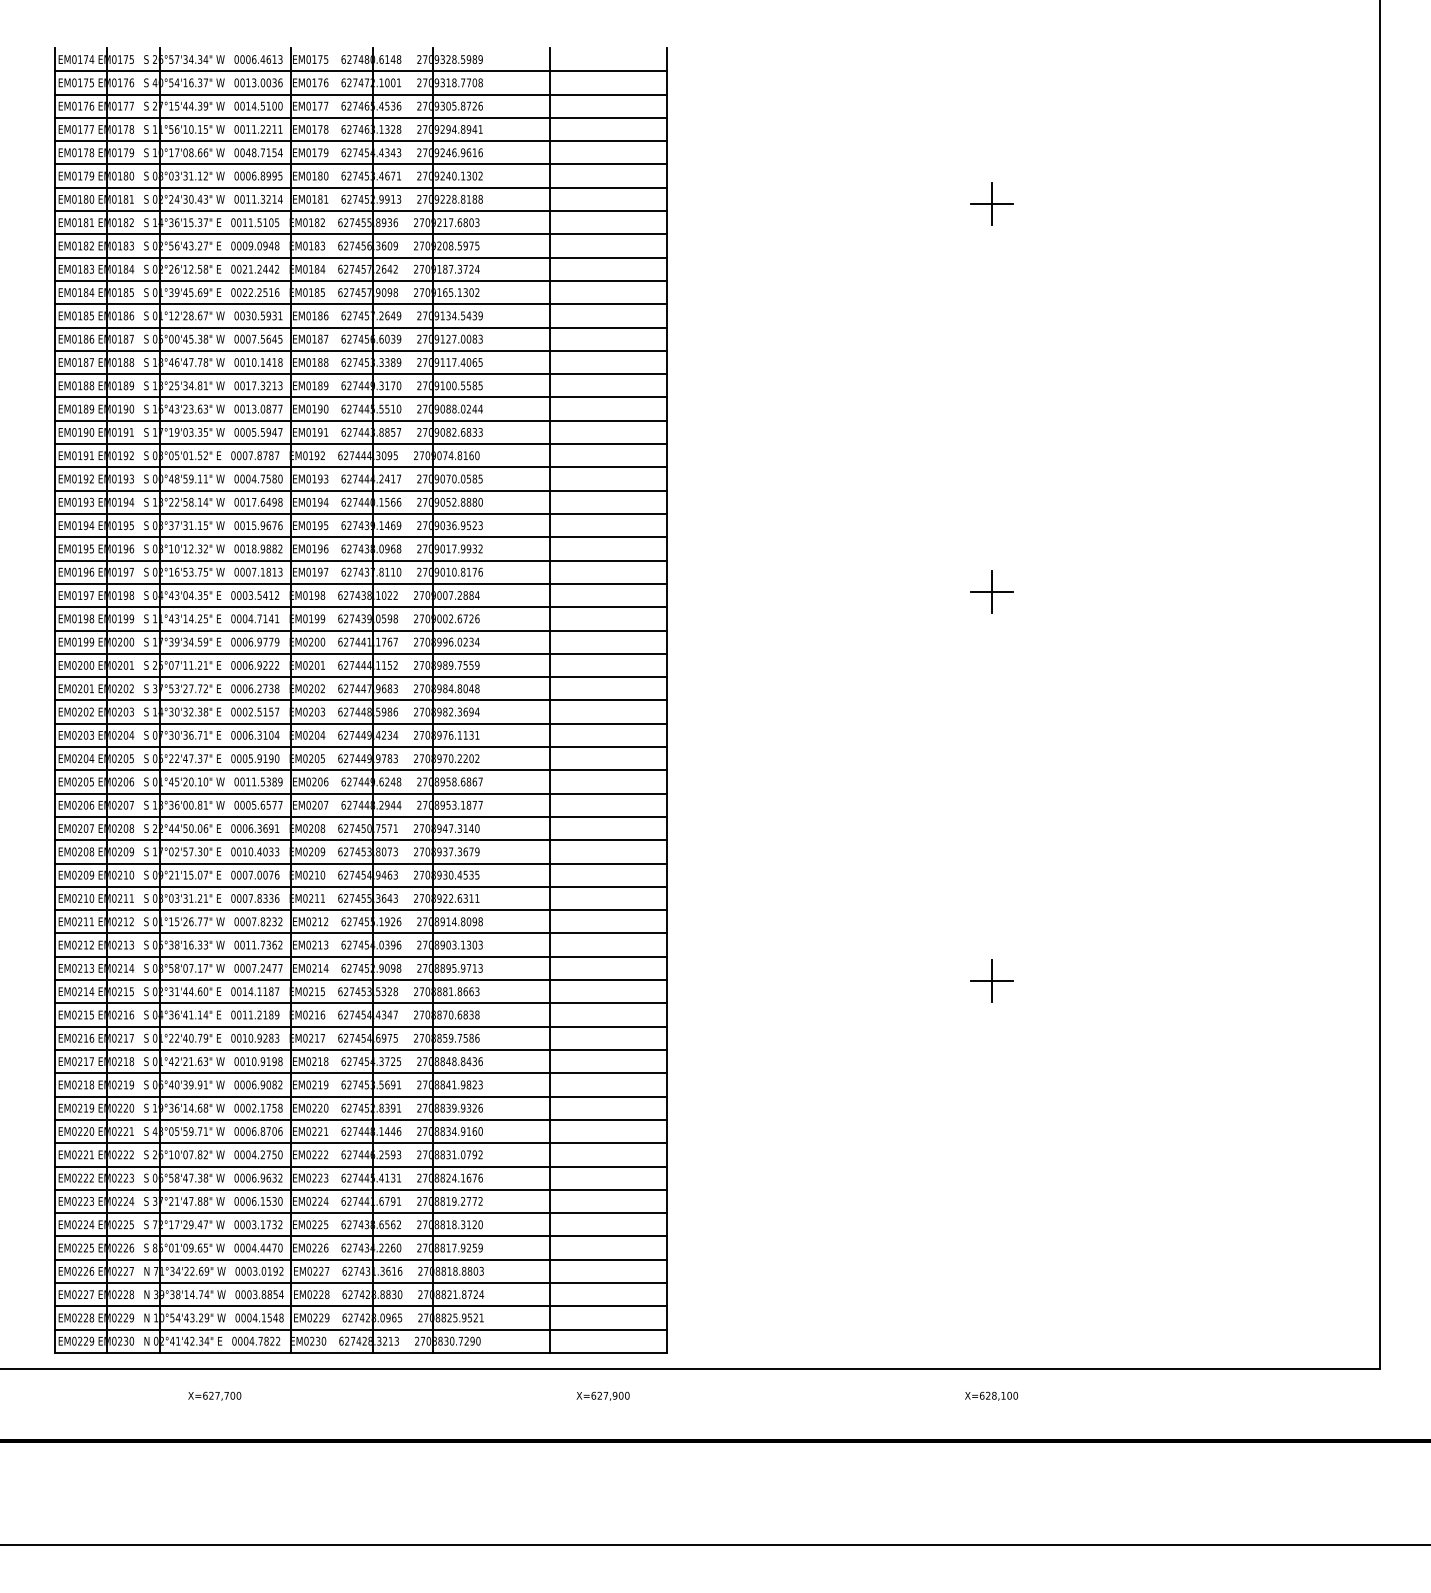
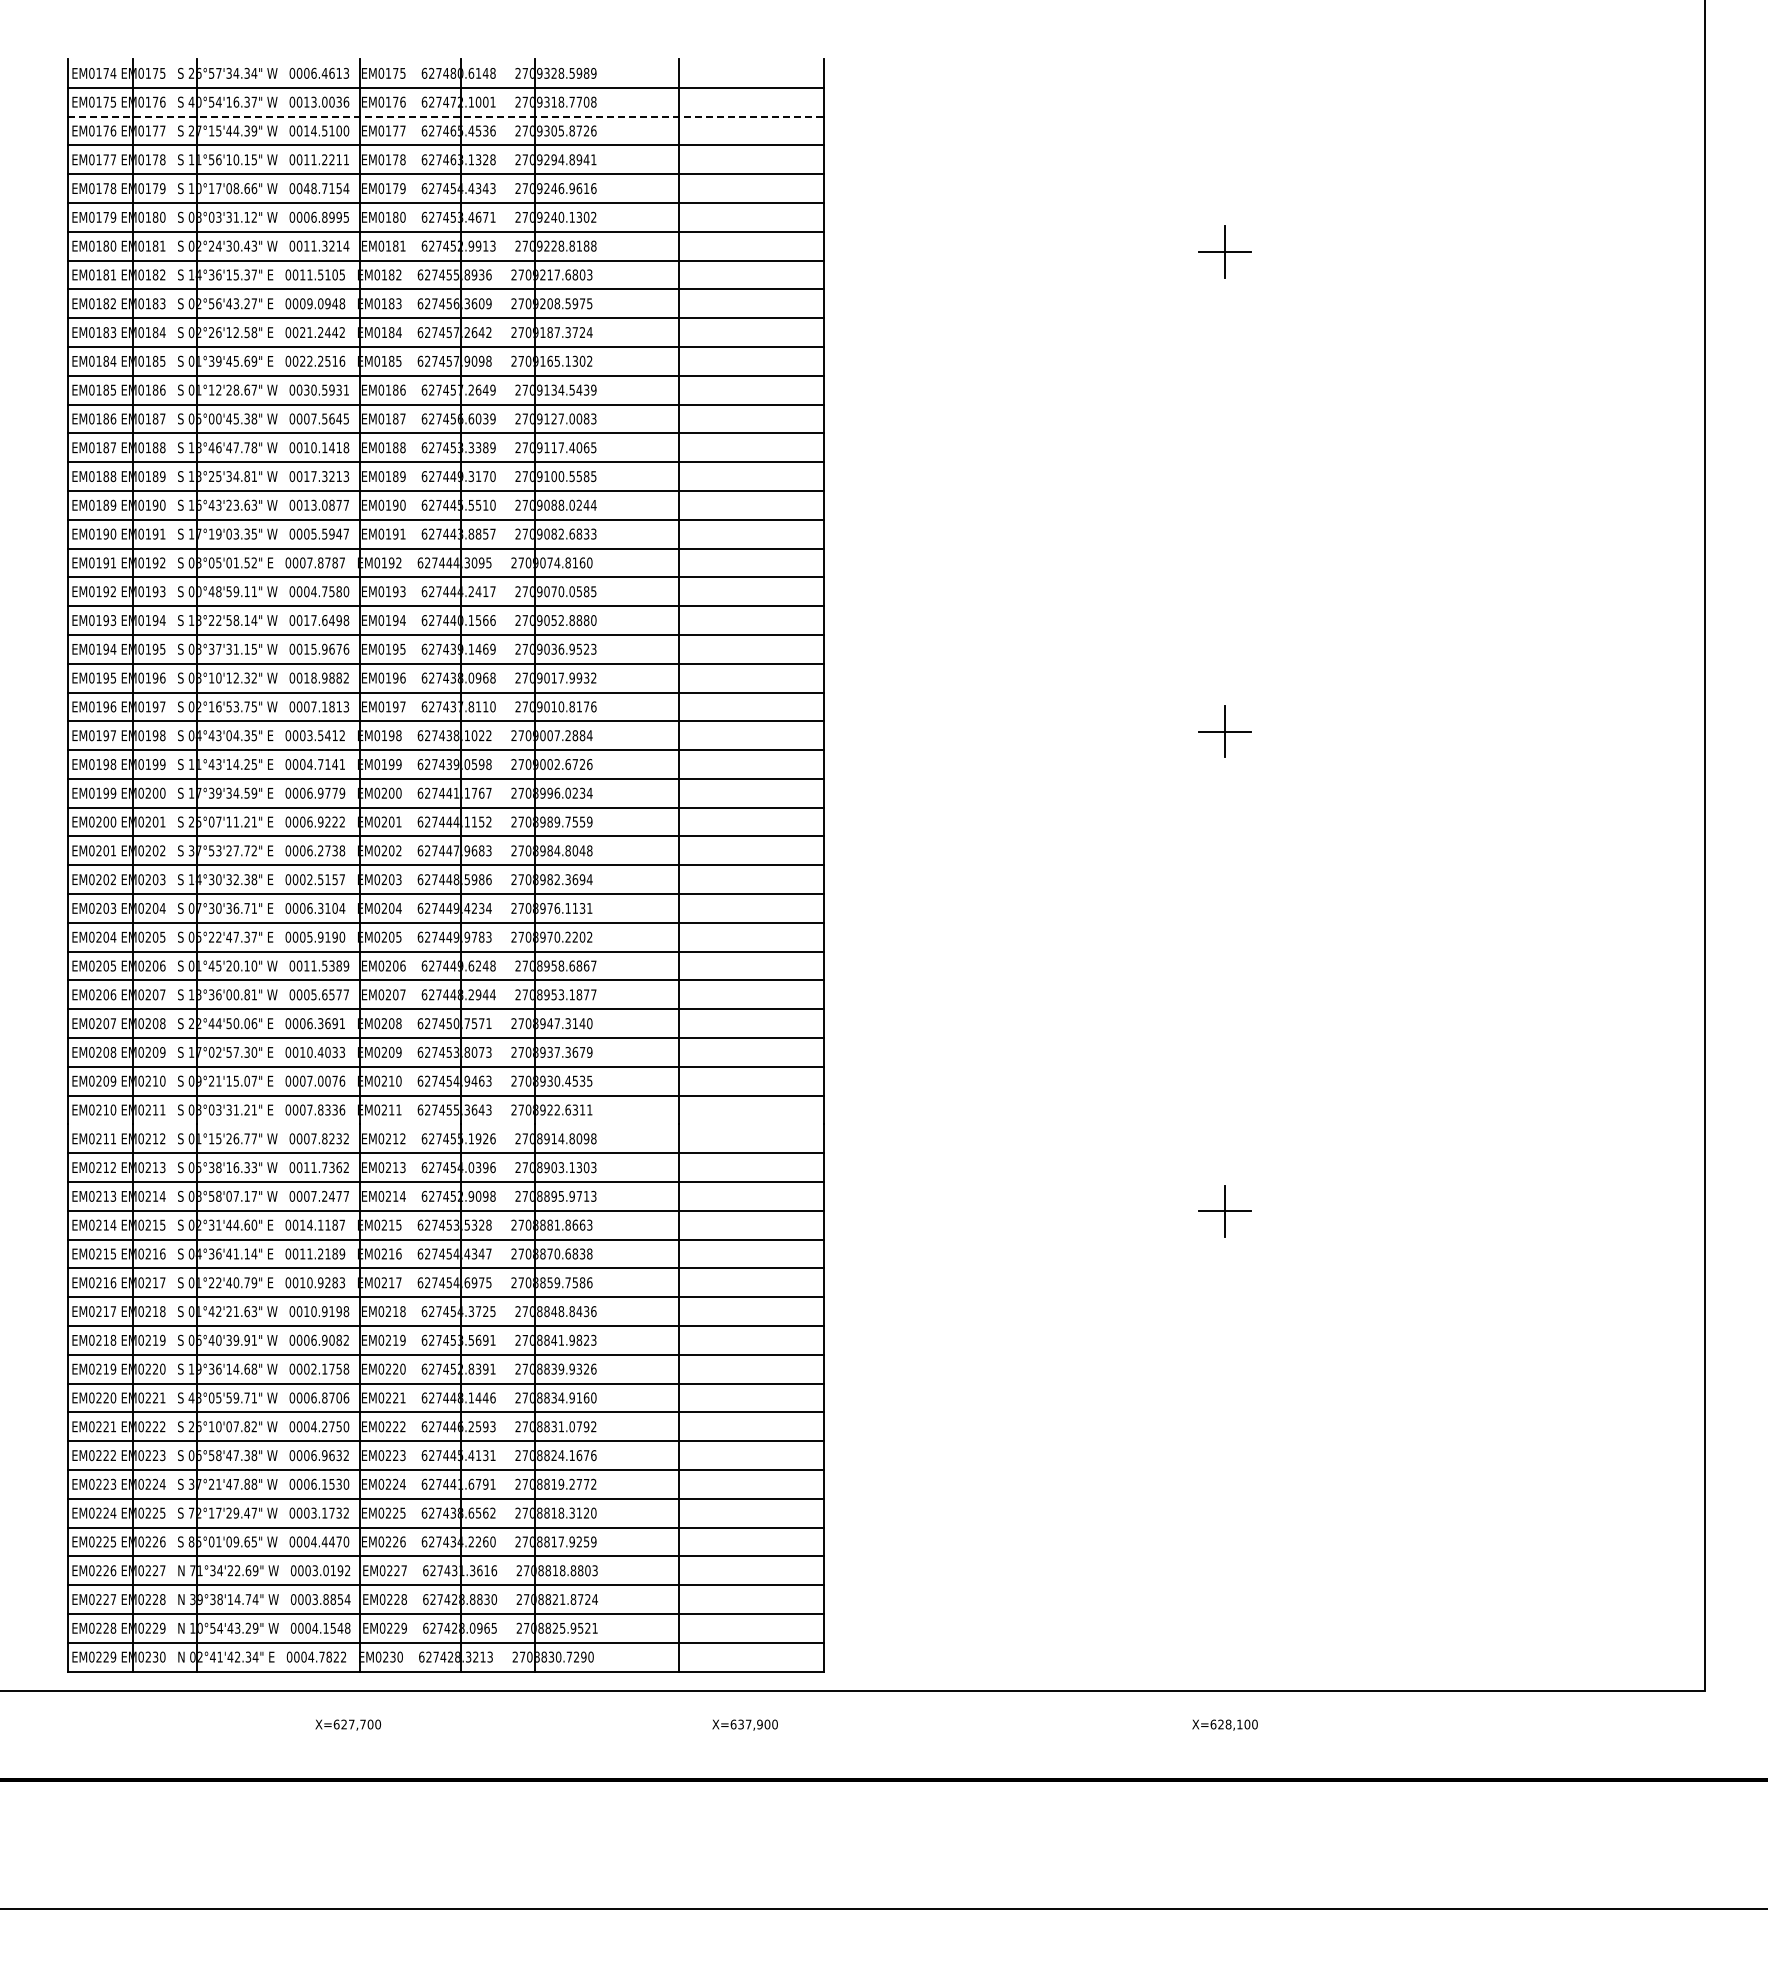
line: (360, 94) -> (445, 116), solid -> dashed
line: (360, 910) -> (445, 1124), removed
text: (214, 1395) -> (347, 1724), moved
text: (599, 1395) -> (740, 1724), X=627,900 -> X=637,900

